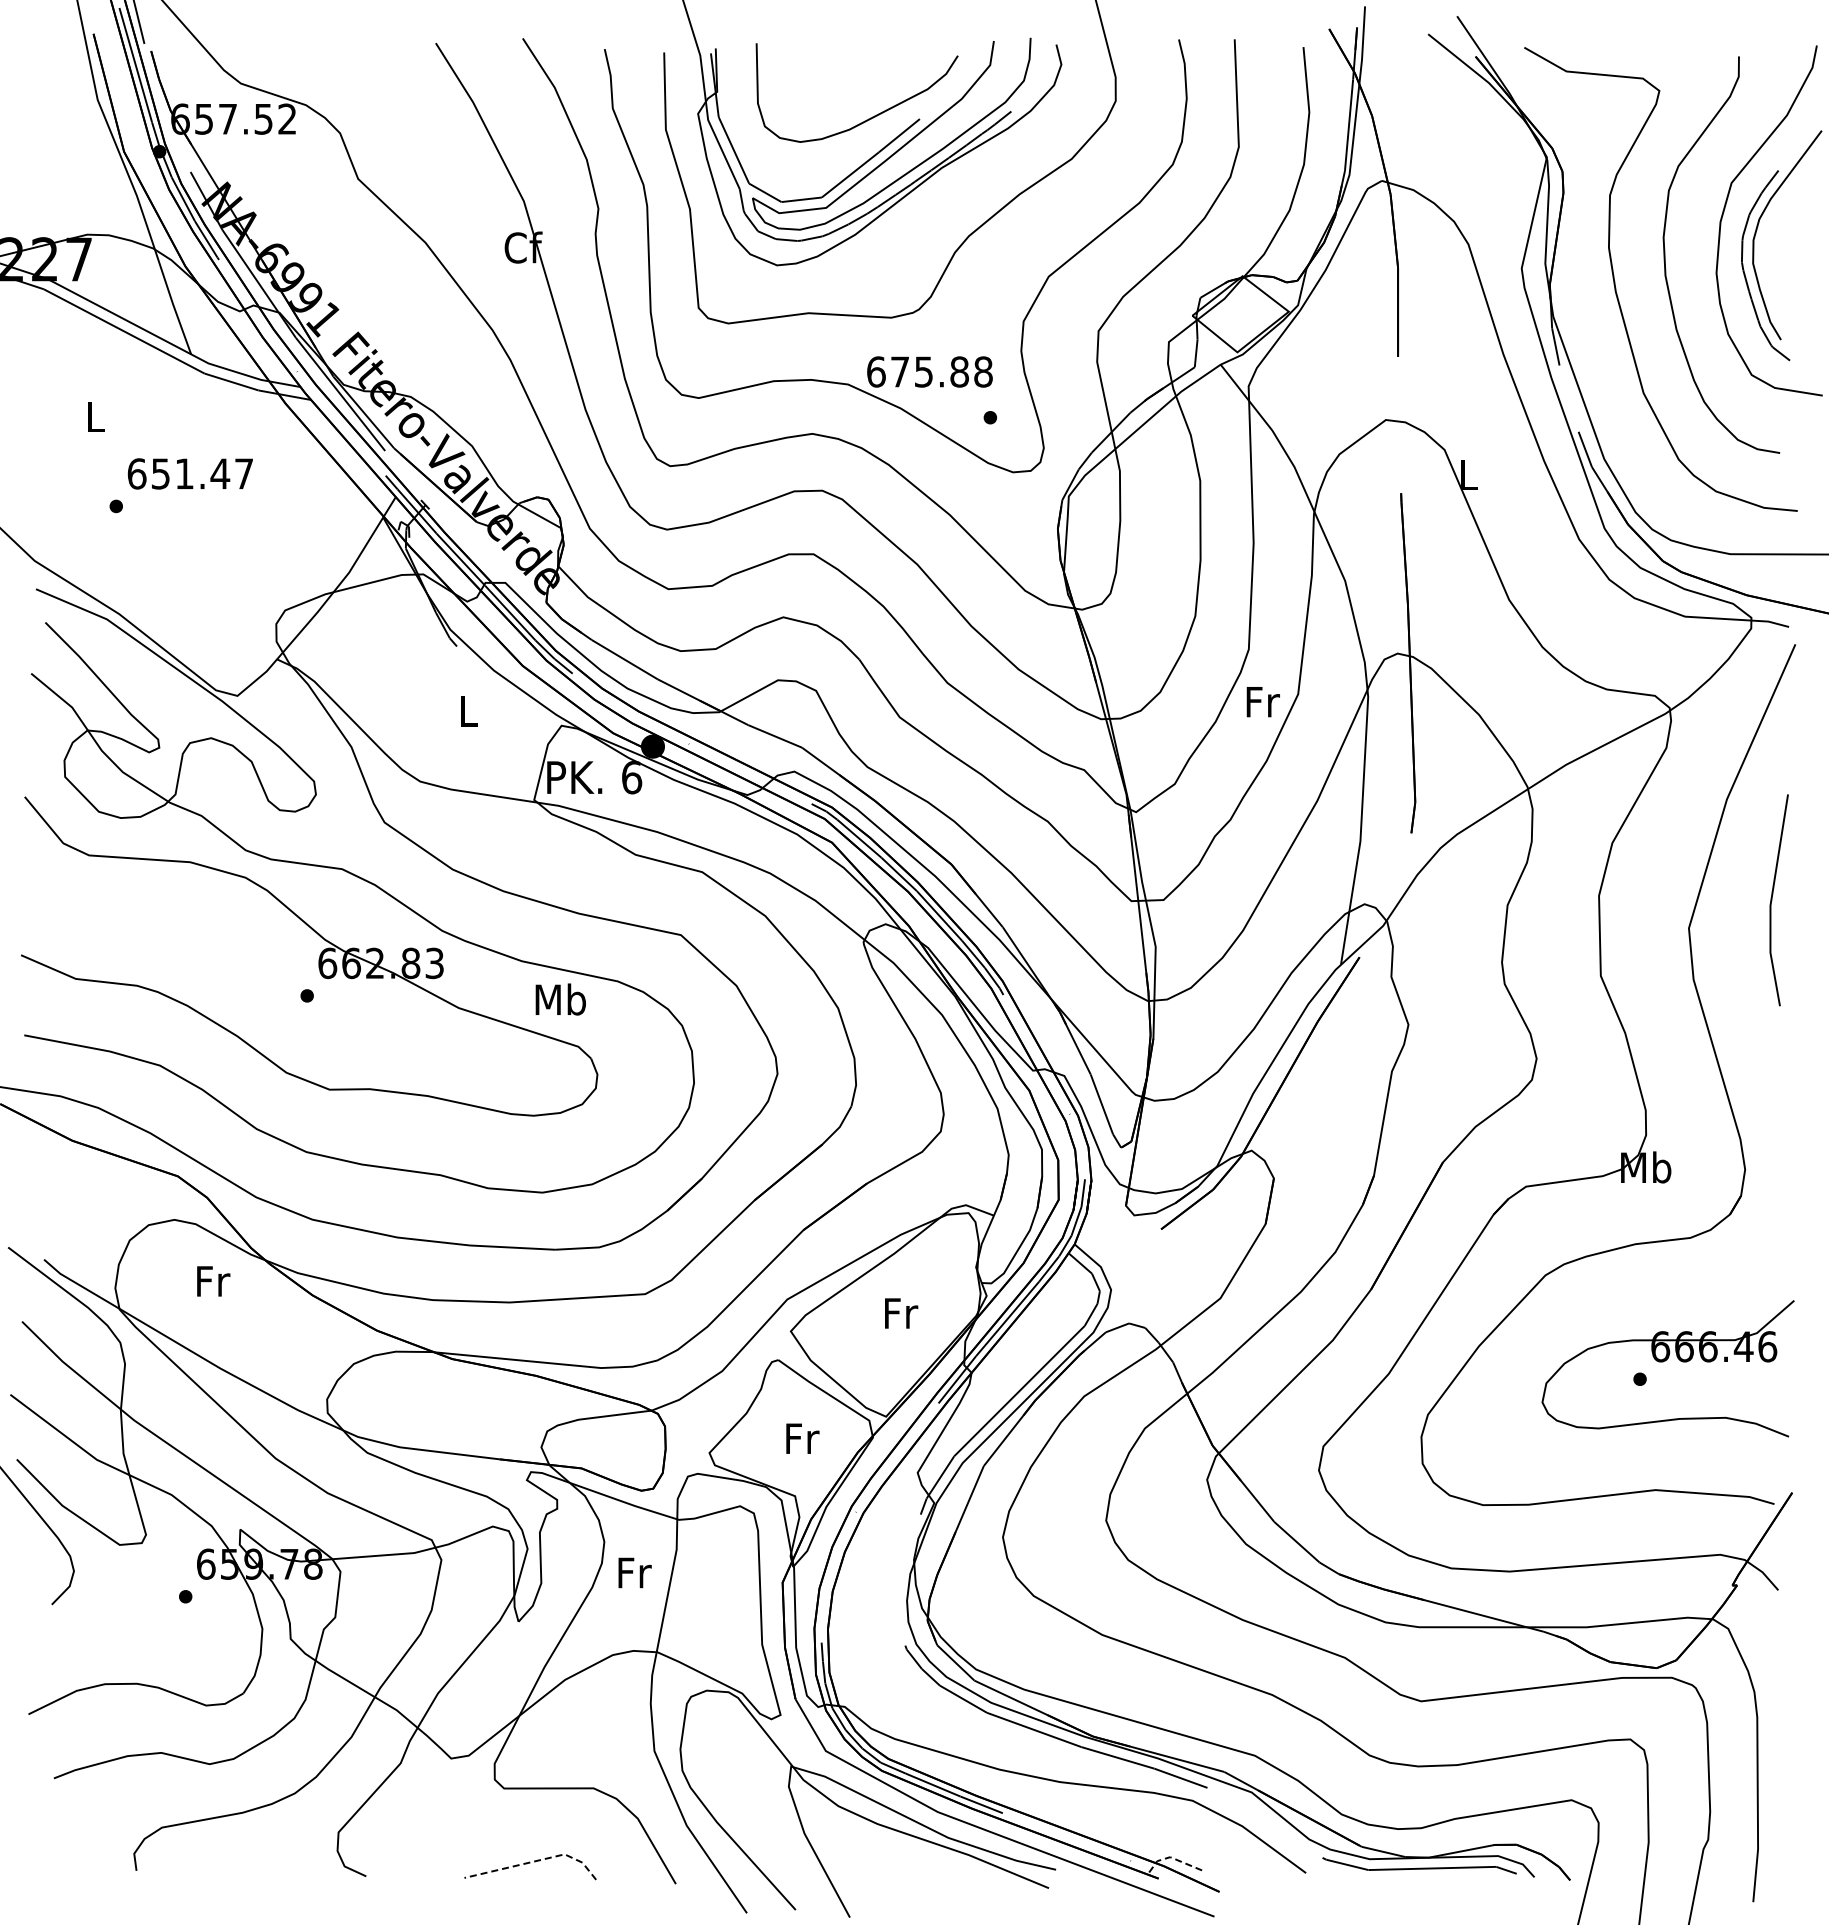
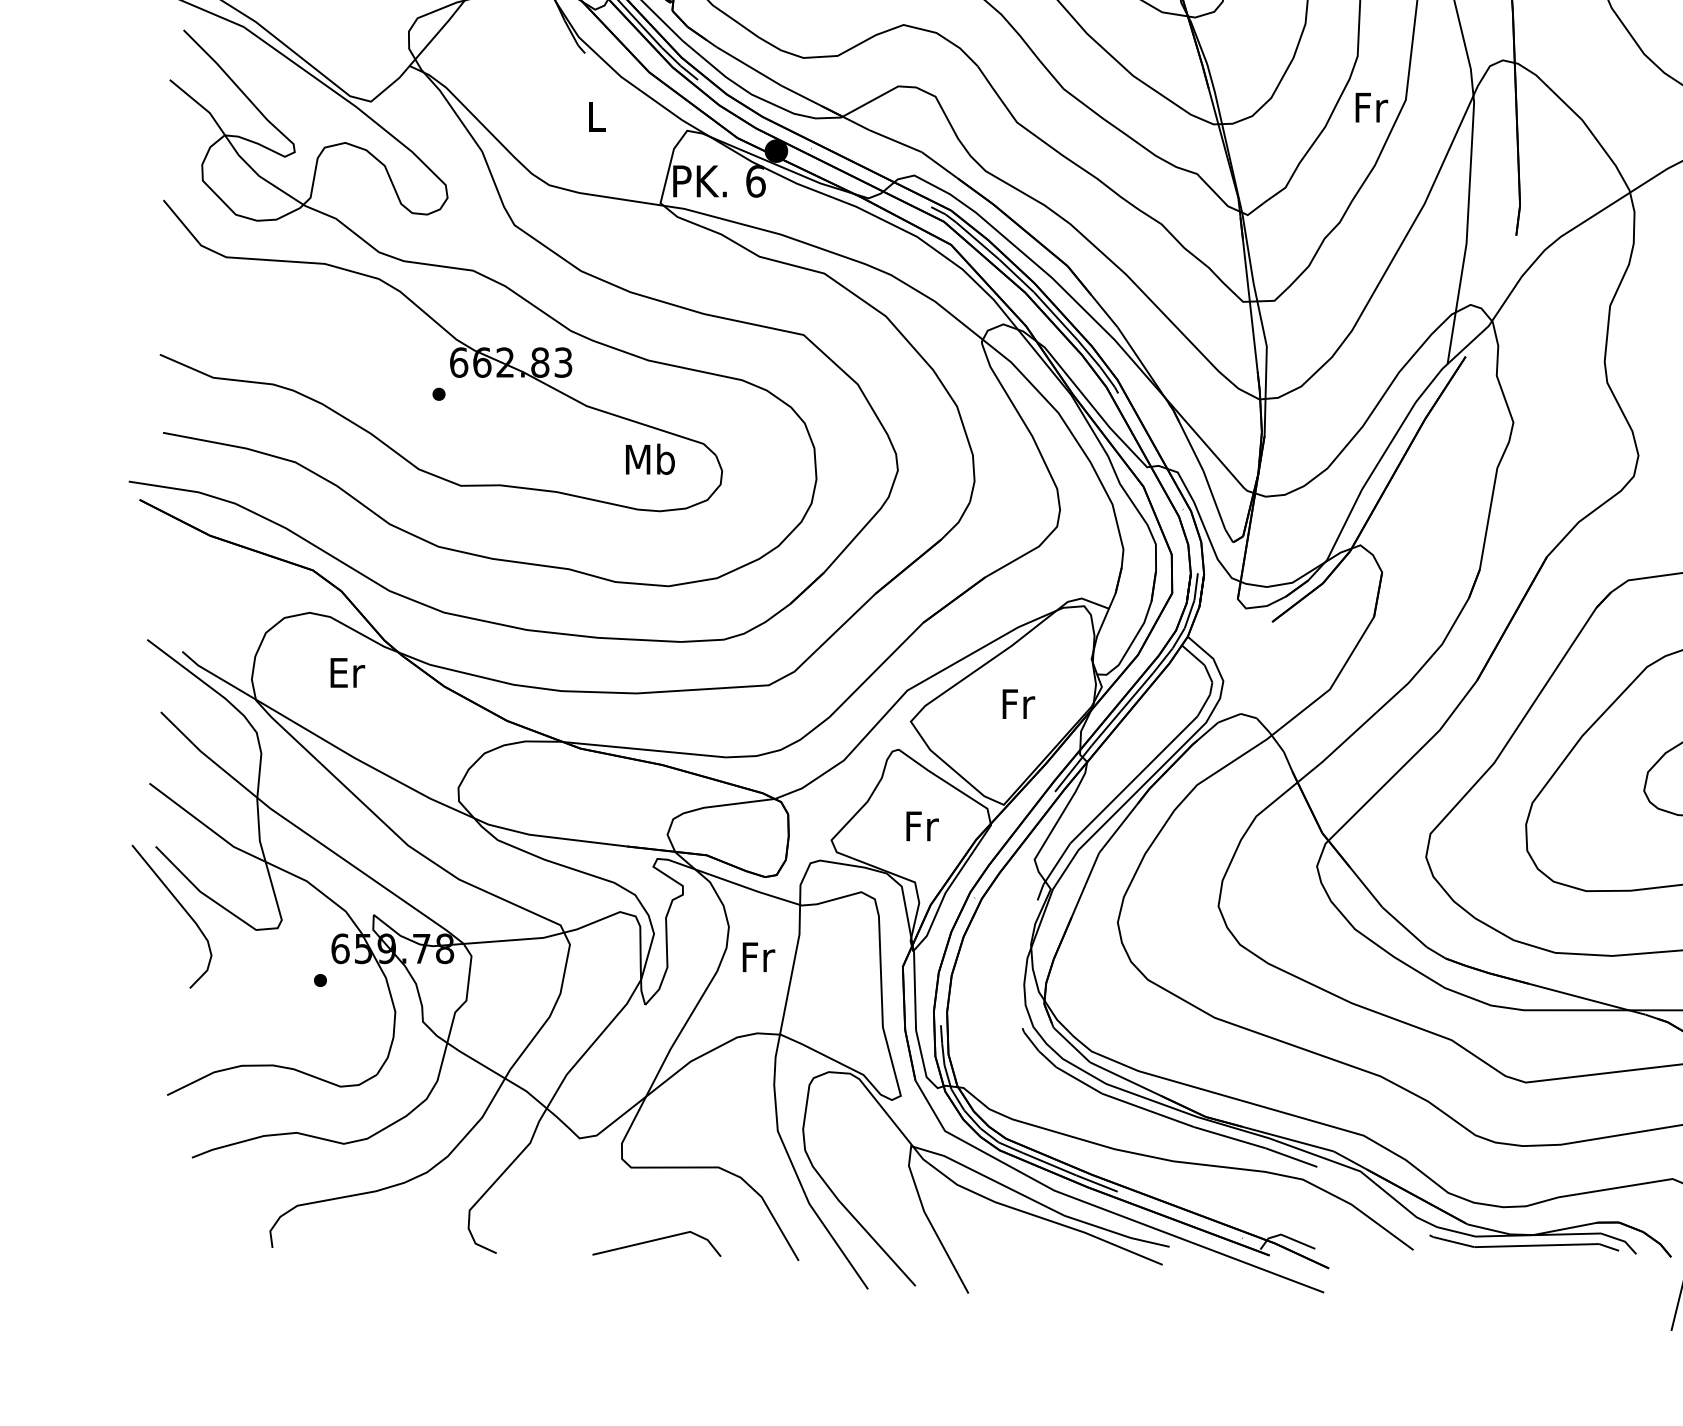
text: (560, 999) -> (650, 459), moved
text: (213, 1281) -> (347, 672), Fr -> Er
line: (1174, 1859) -> (1285, 1236), dashed -> solid
line: (535, 1861) -> (661, 1238), dashed -> solid

